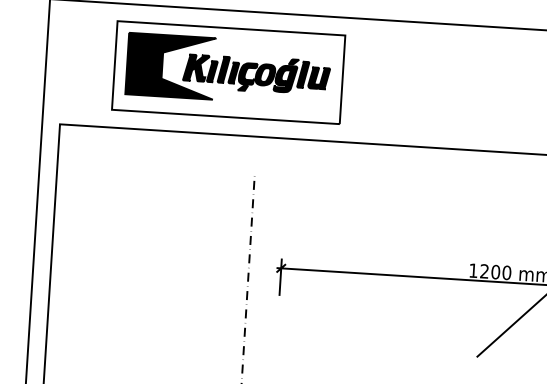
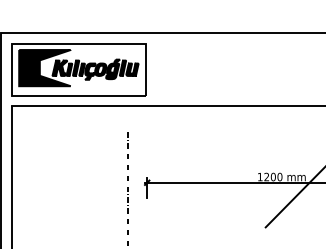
part: (227, 72) -> (78, 69), moved

